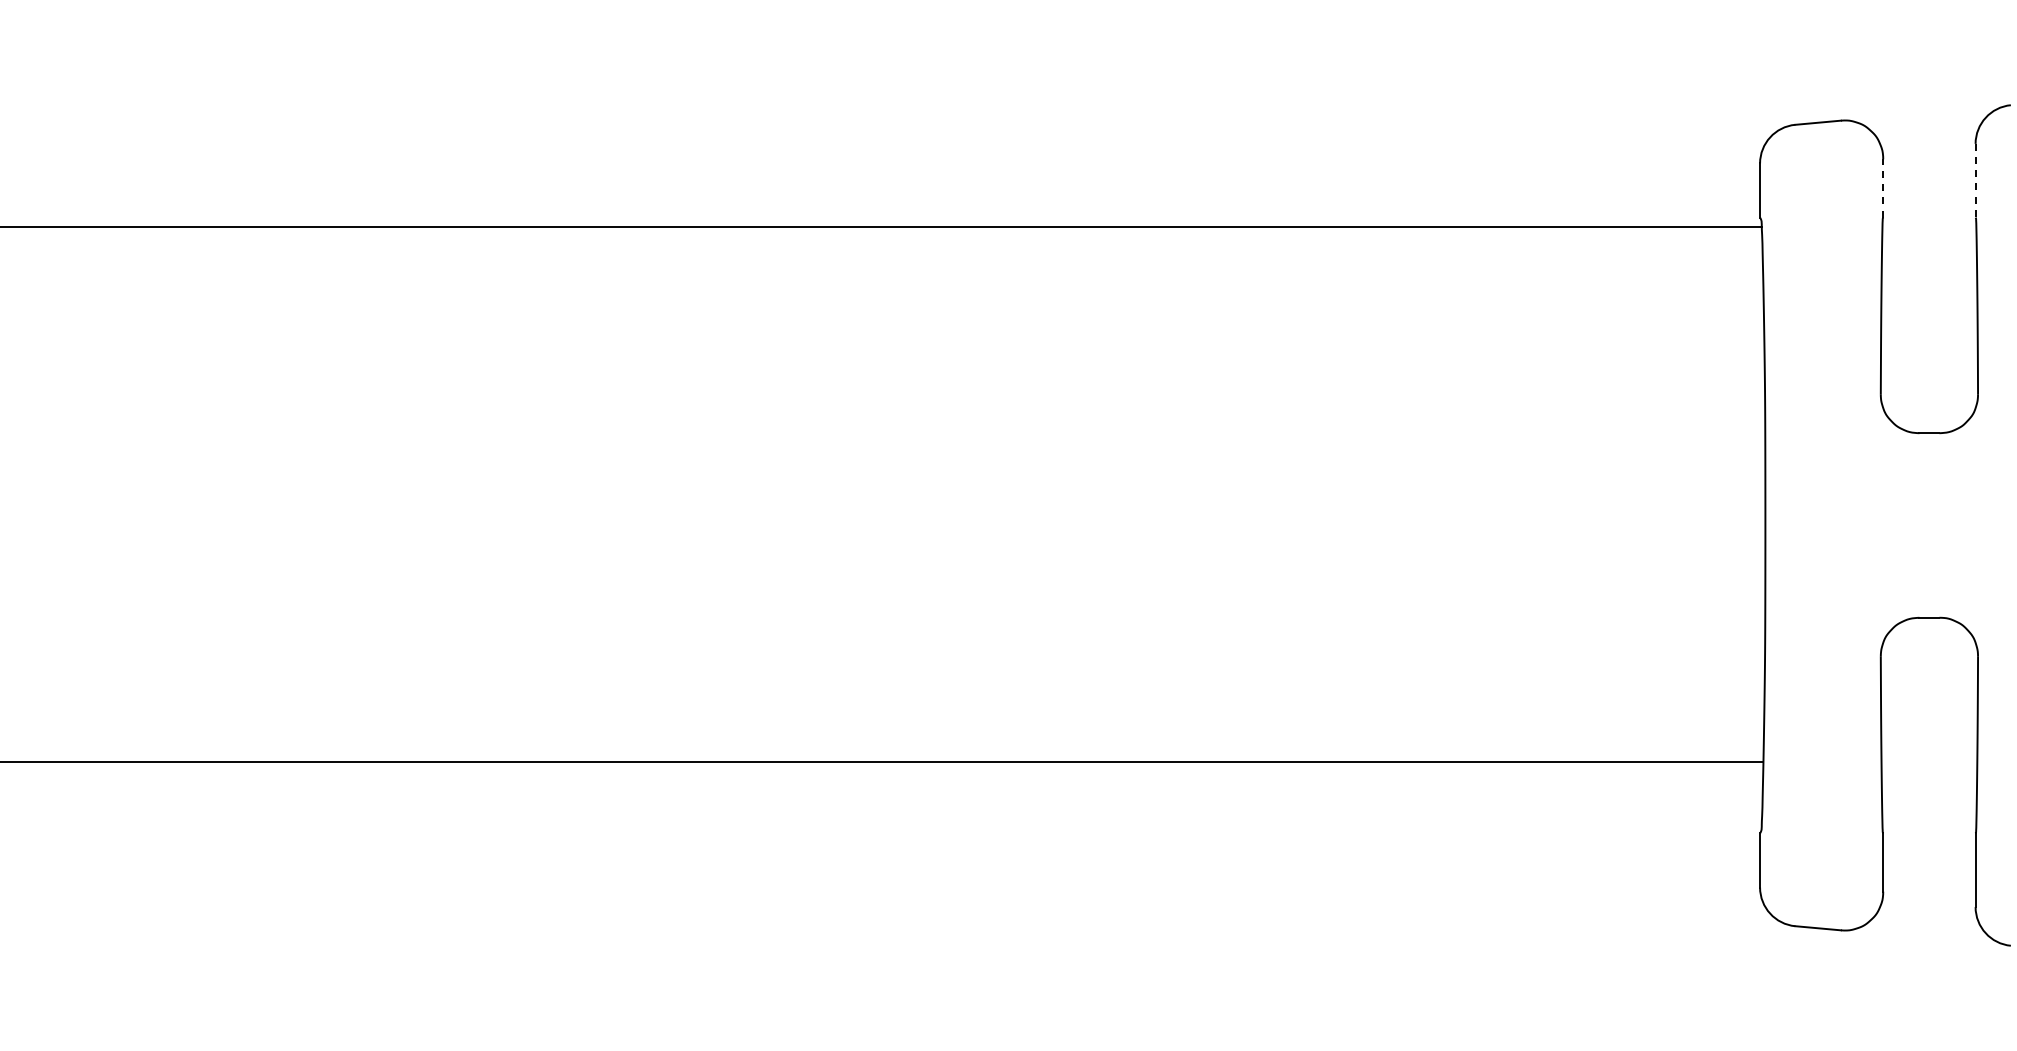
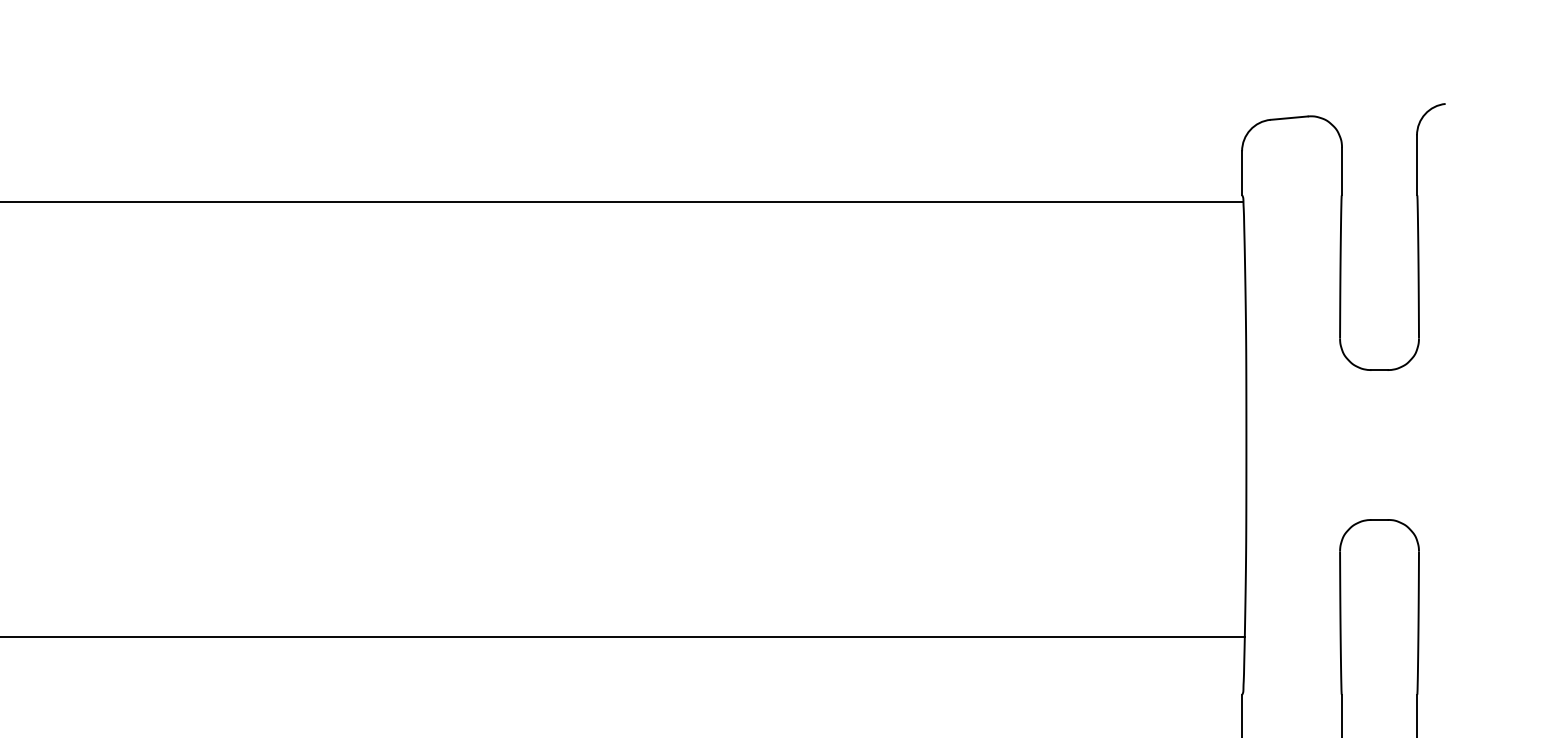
line: (1975, 180) -> (1416, 165), dashed -> solid
line: (1883, 187) -> (1342, 170), dashed -> solid

